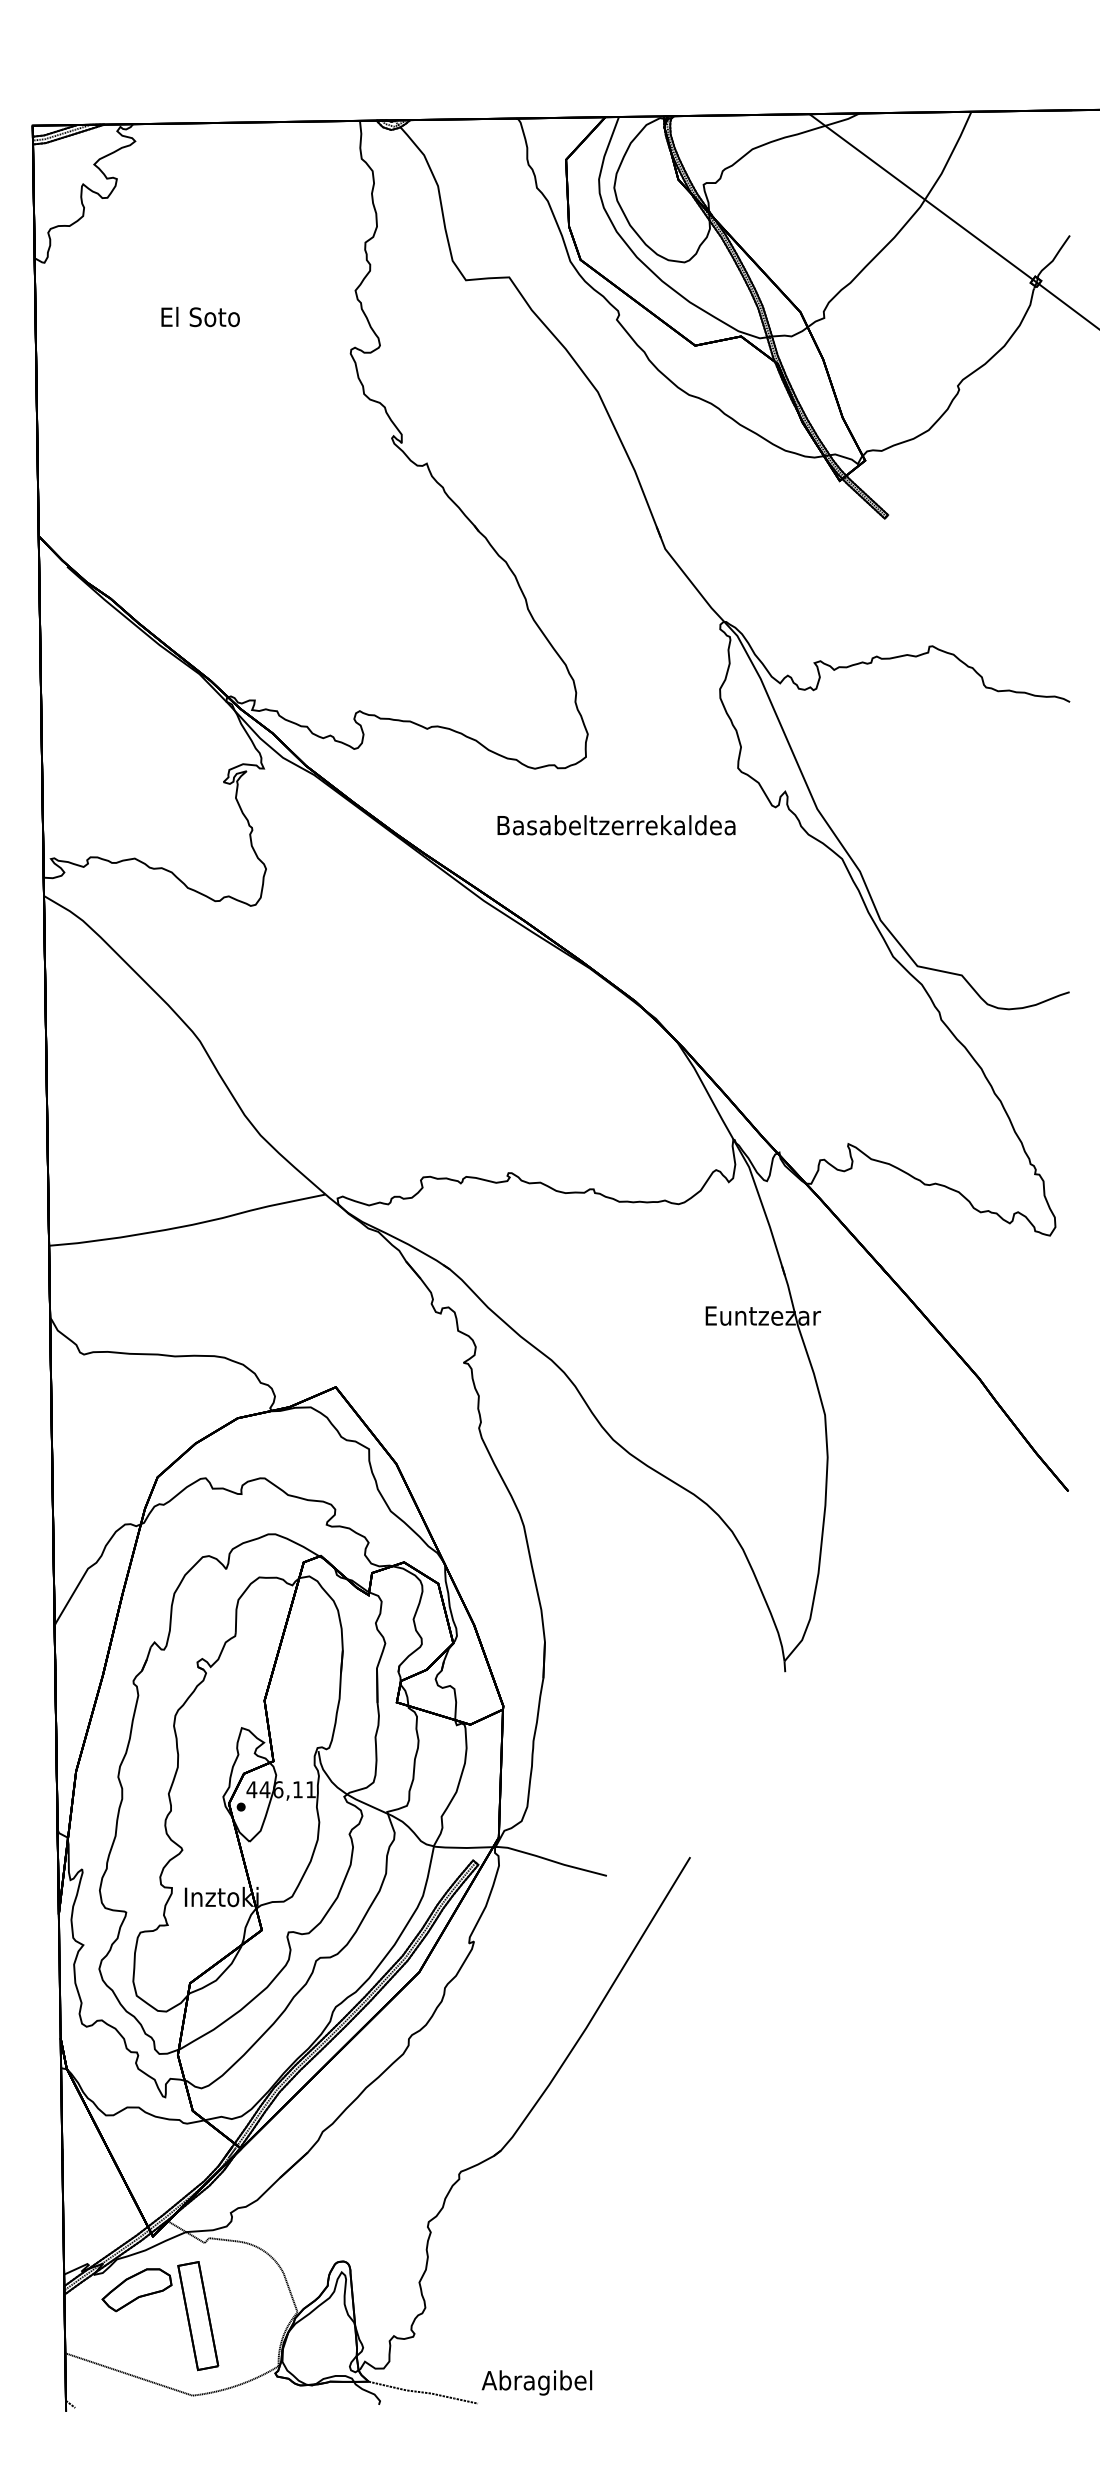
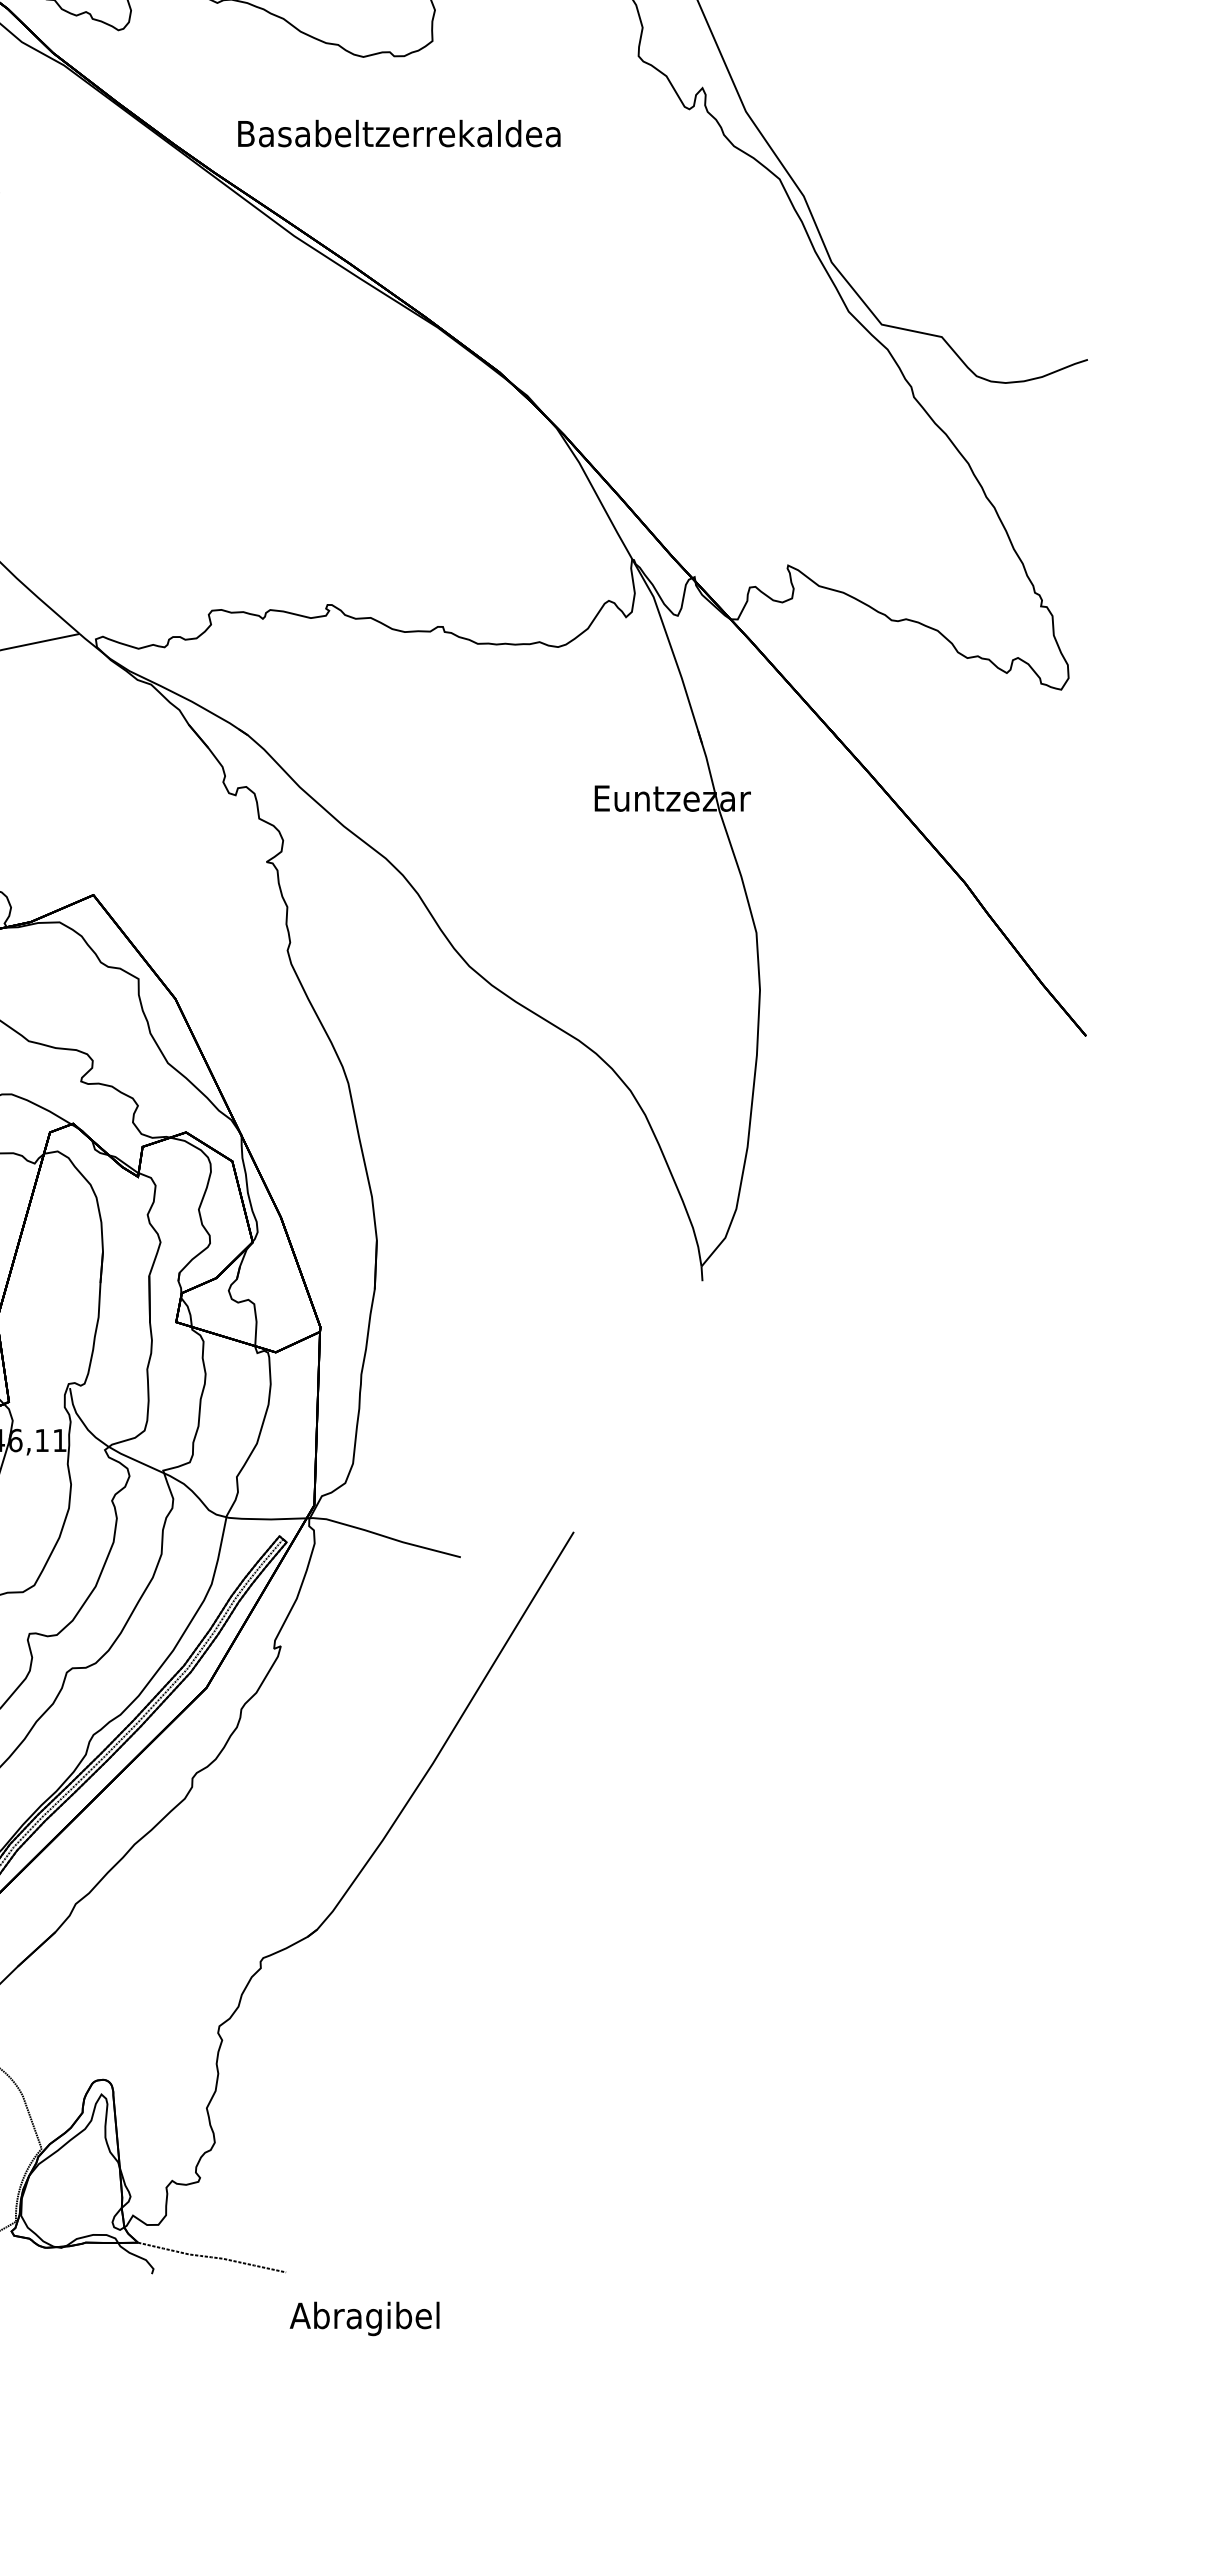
text: (616, 825) -> (399, 133), moved
text: (536, 2382) -> (364, 2318), moved

